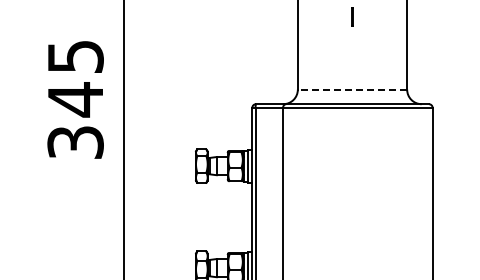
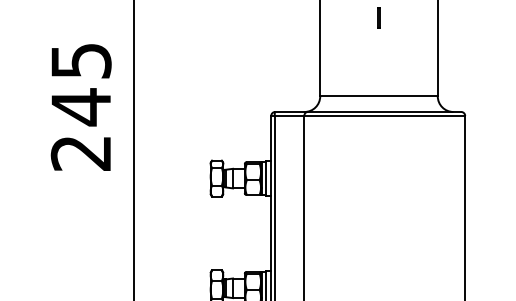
line: (352, 89) -> (378, 96), dashed -> solid
text: (75, 142) -> (81, 153), 345 -> 245

